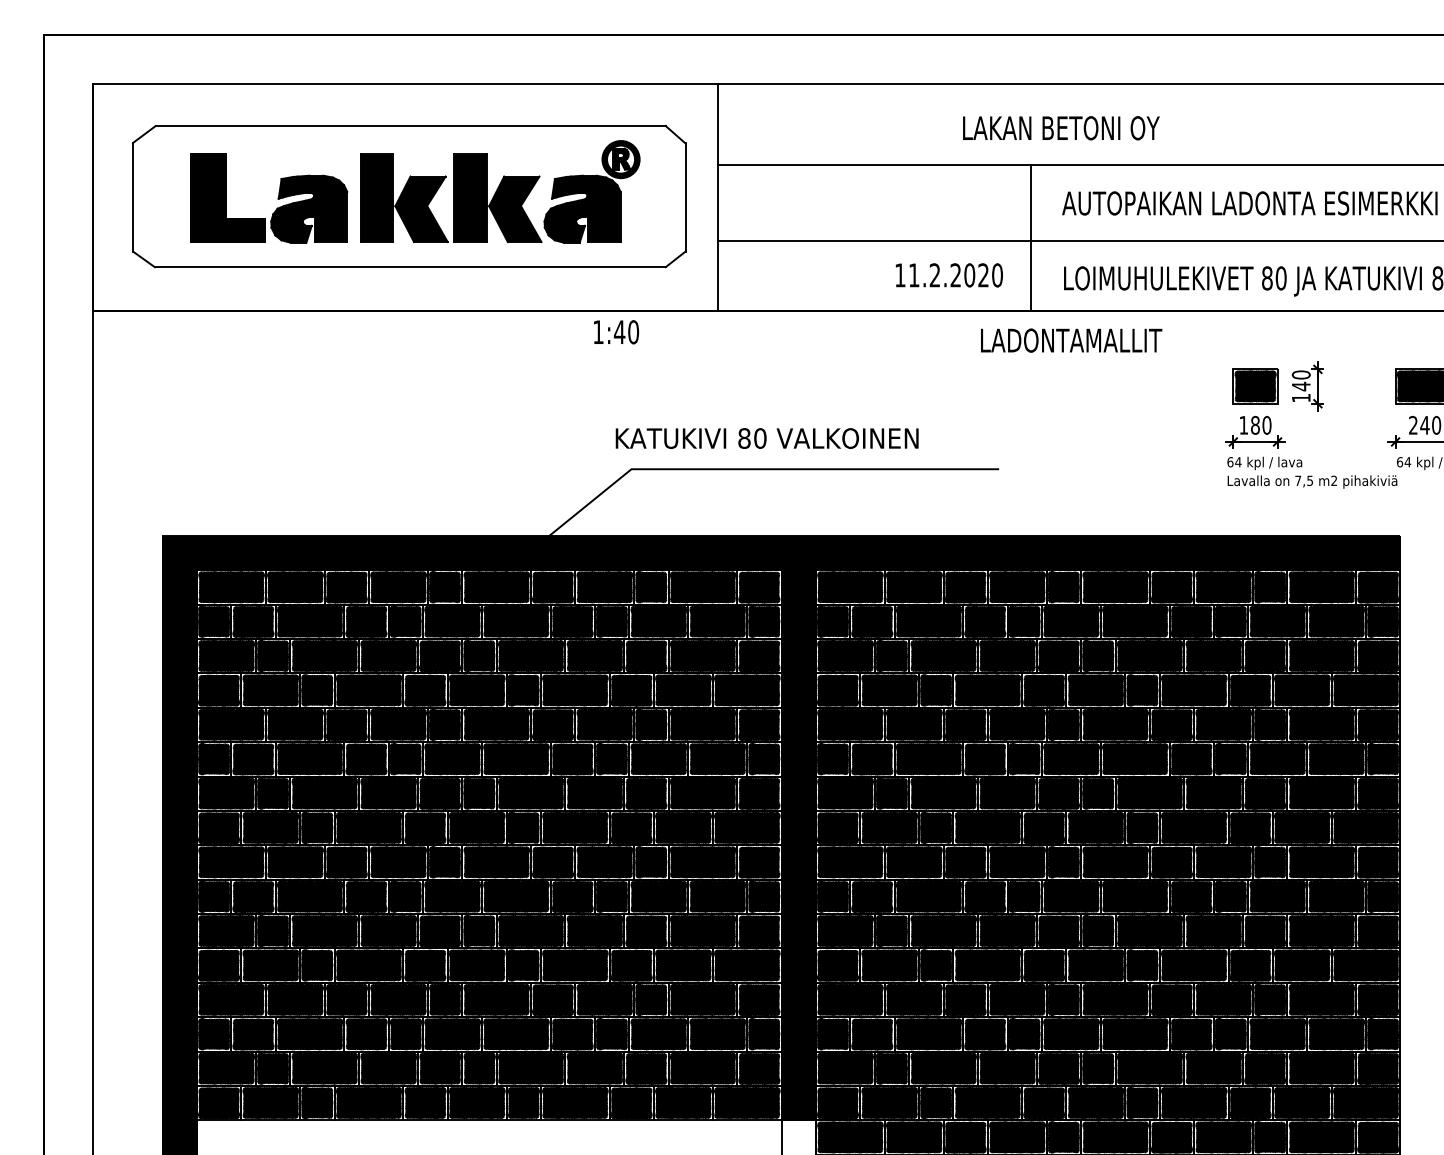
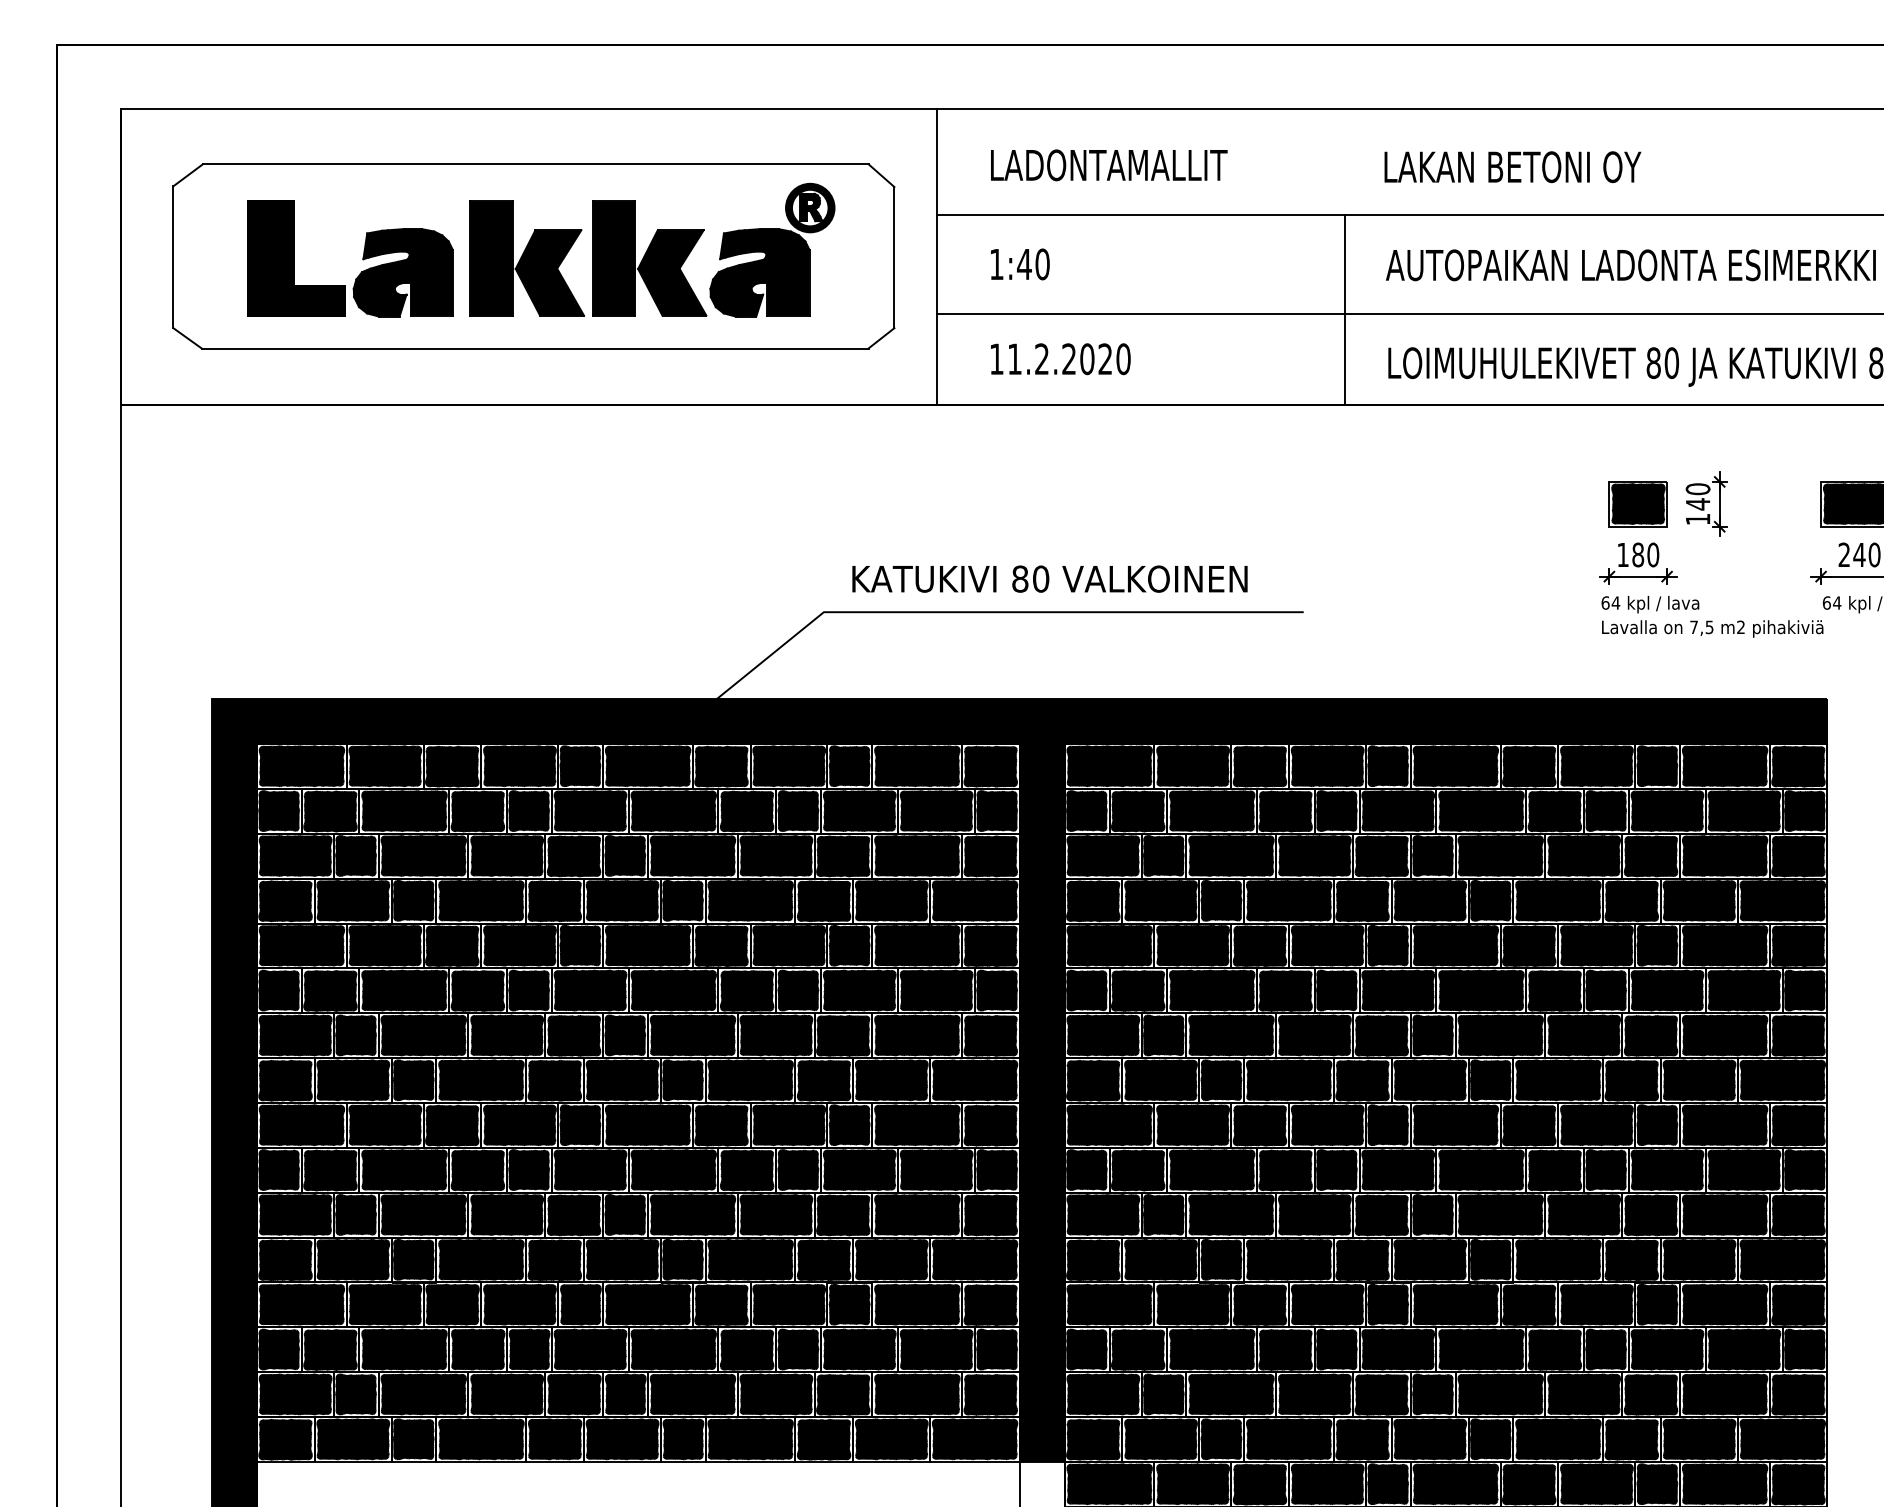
text: (1061, 128) -> (1512, 167), moved
text: (949, 275) -> (1060, 359), moved
text: (616, 332) -> (1020, 264), moved
text: (1071, 340) -> (1109, 165), moved
text: (766, 438) -> (1049, 578), moved

